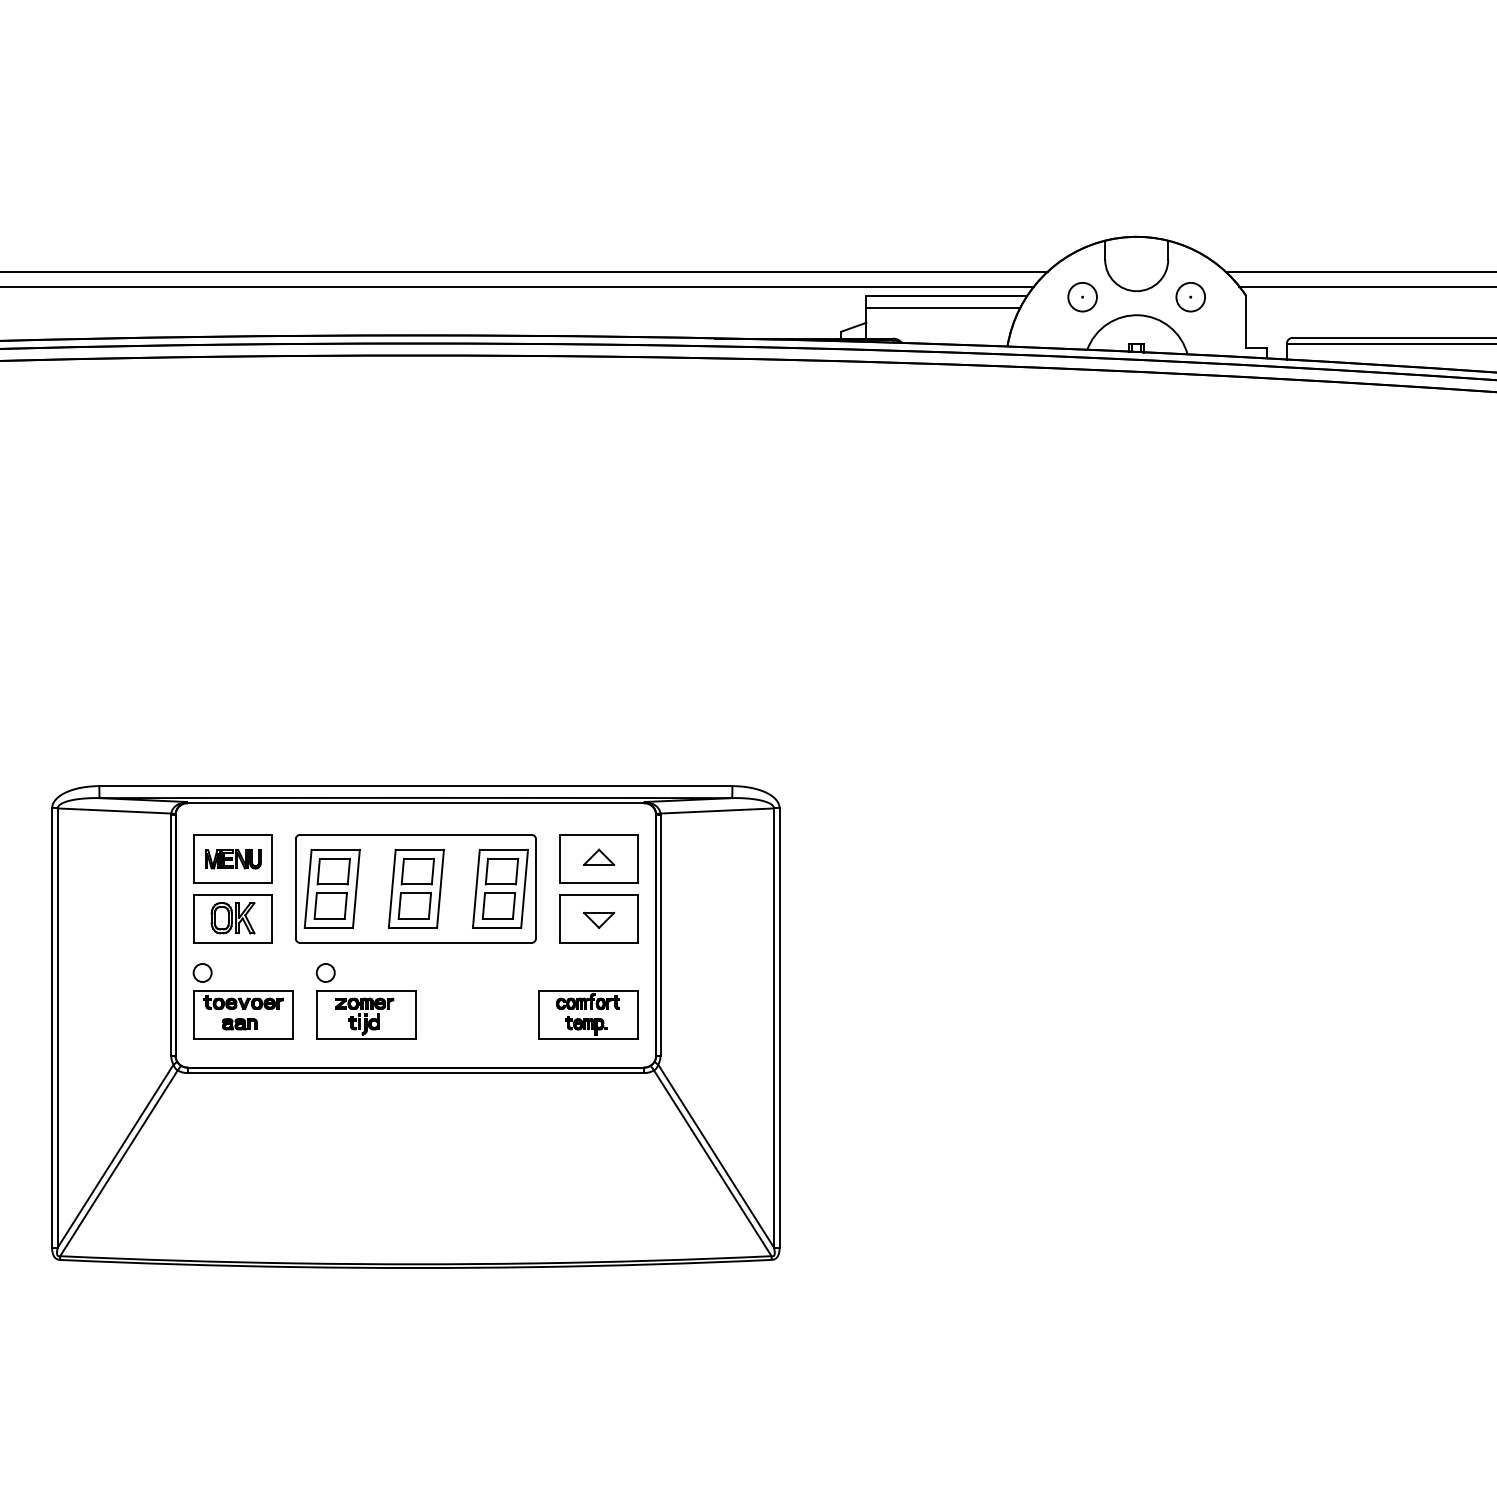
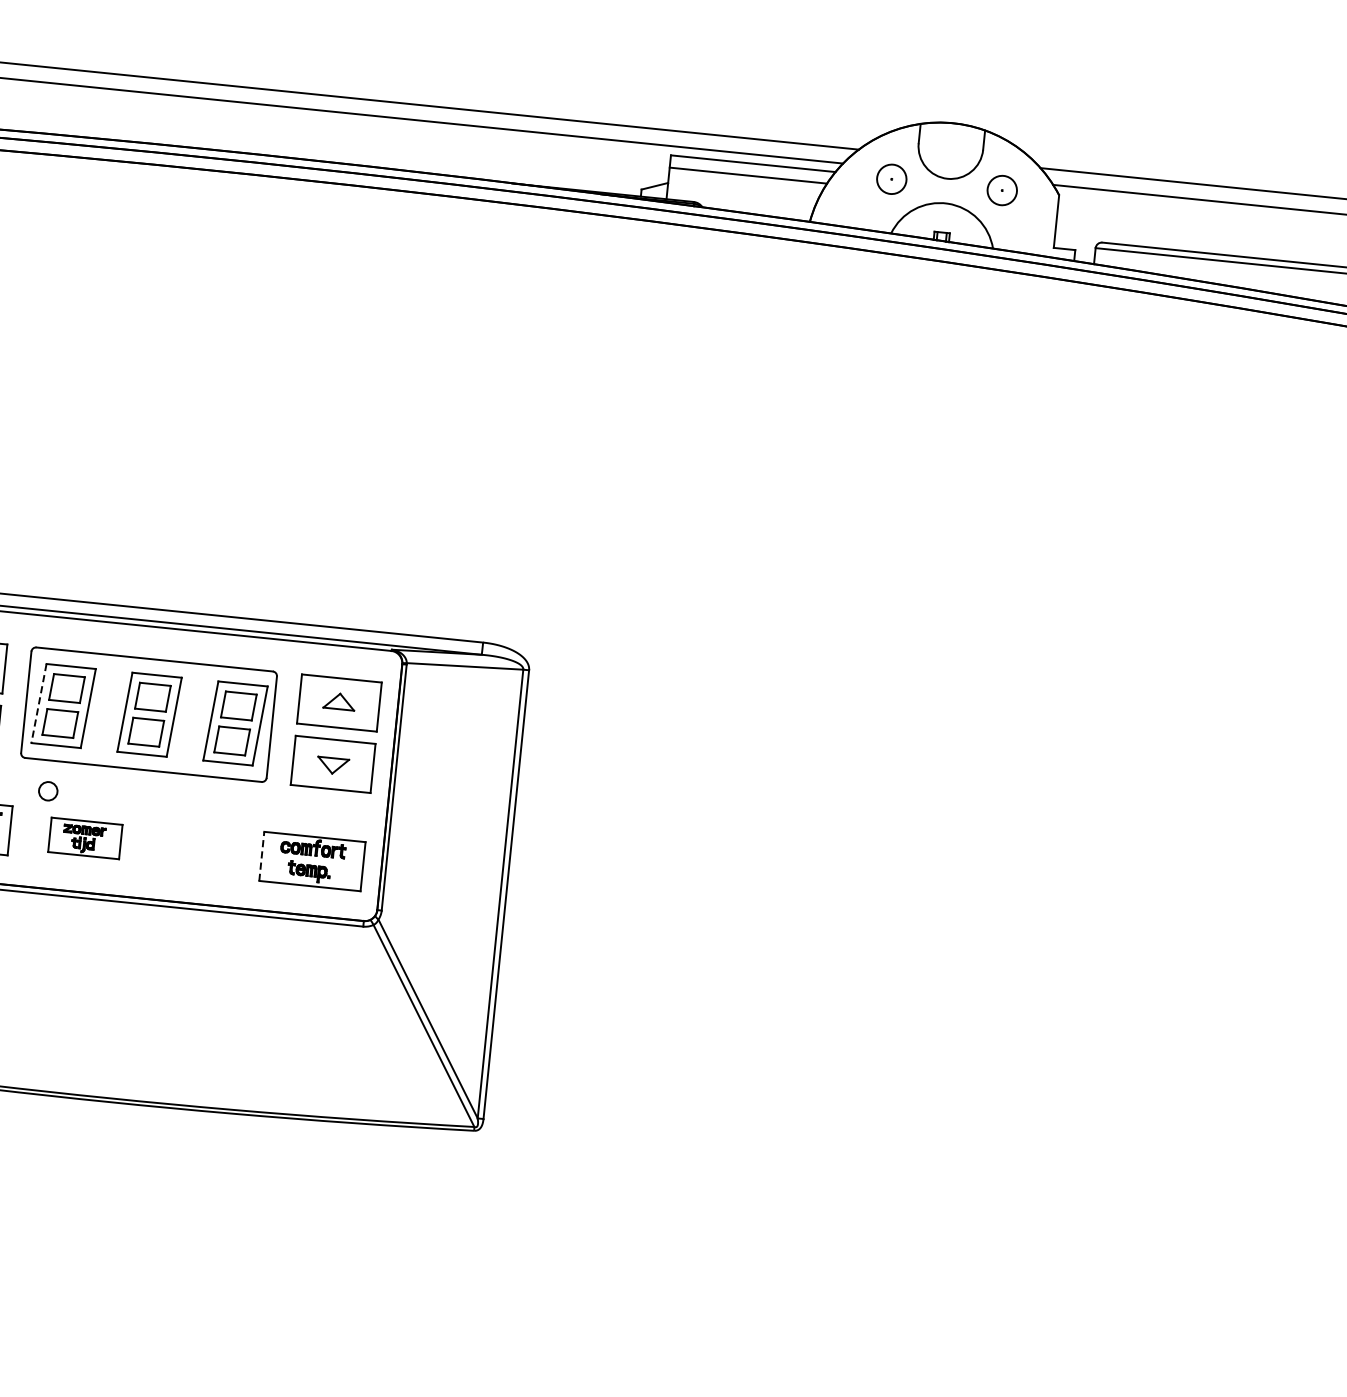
line: (308, 889) -> (39, 704), solid -> dashed
part: (366, 1014) -> (85, 837), size x0.7
line: (539, 1014) -> (262, 855), solid -> dashed

